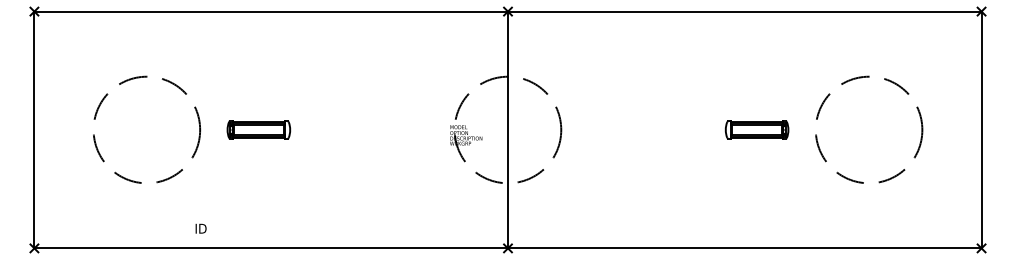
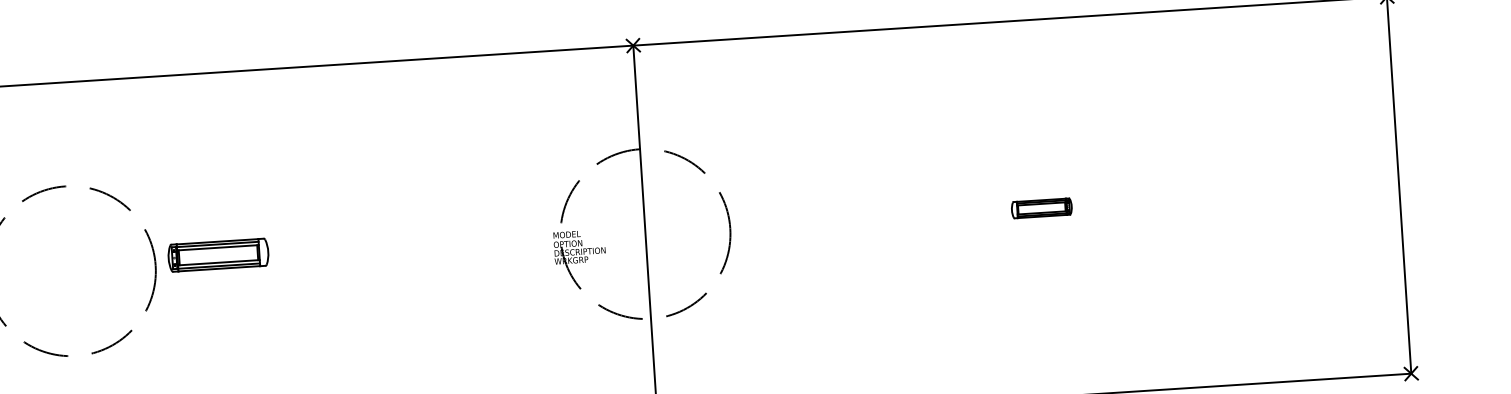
part: (258, 129) -> (217, 254), moved
part: (756, 129) -> (1040, 207), size x0.6
circle: (869, 129) -> (1220, 196), removed

